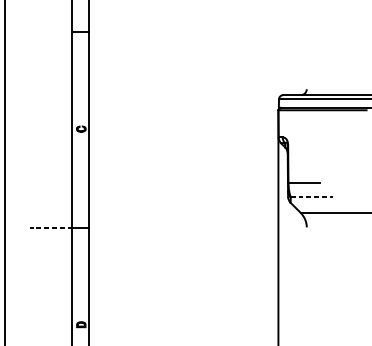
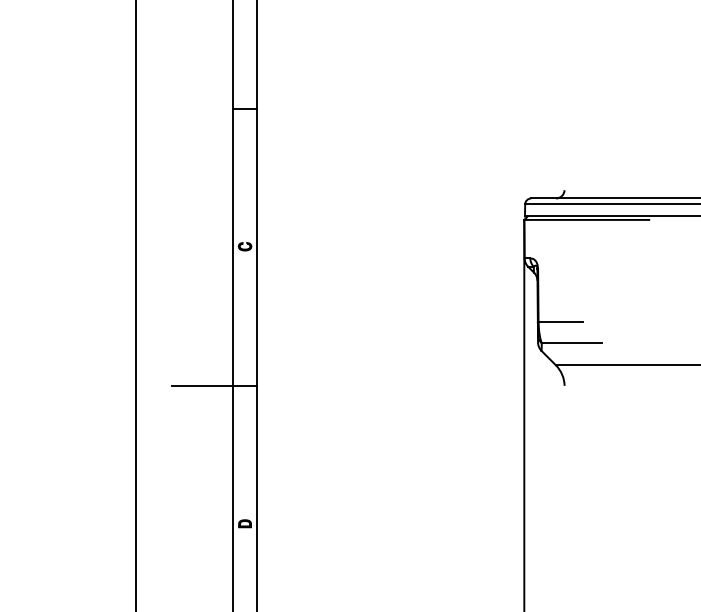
line: (311, 197) -> (571, 343), dashed -> solid
line: (51, 227) -> (202, 386), dashed -> solid

